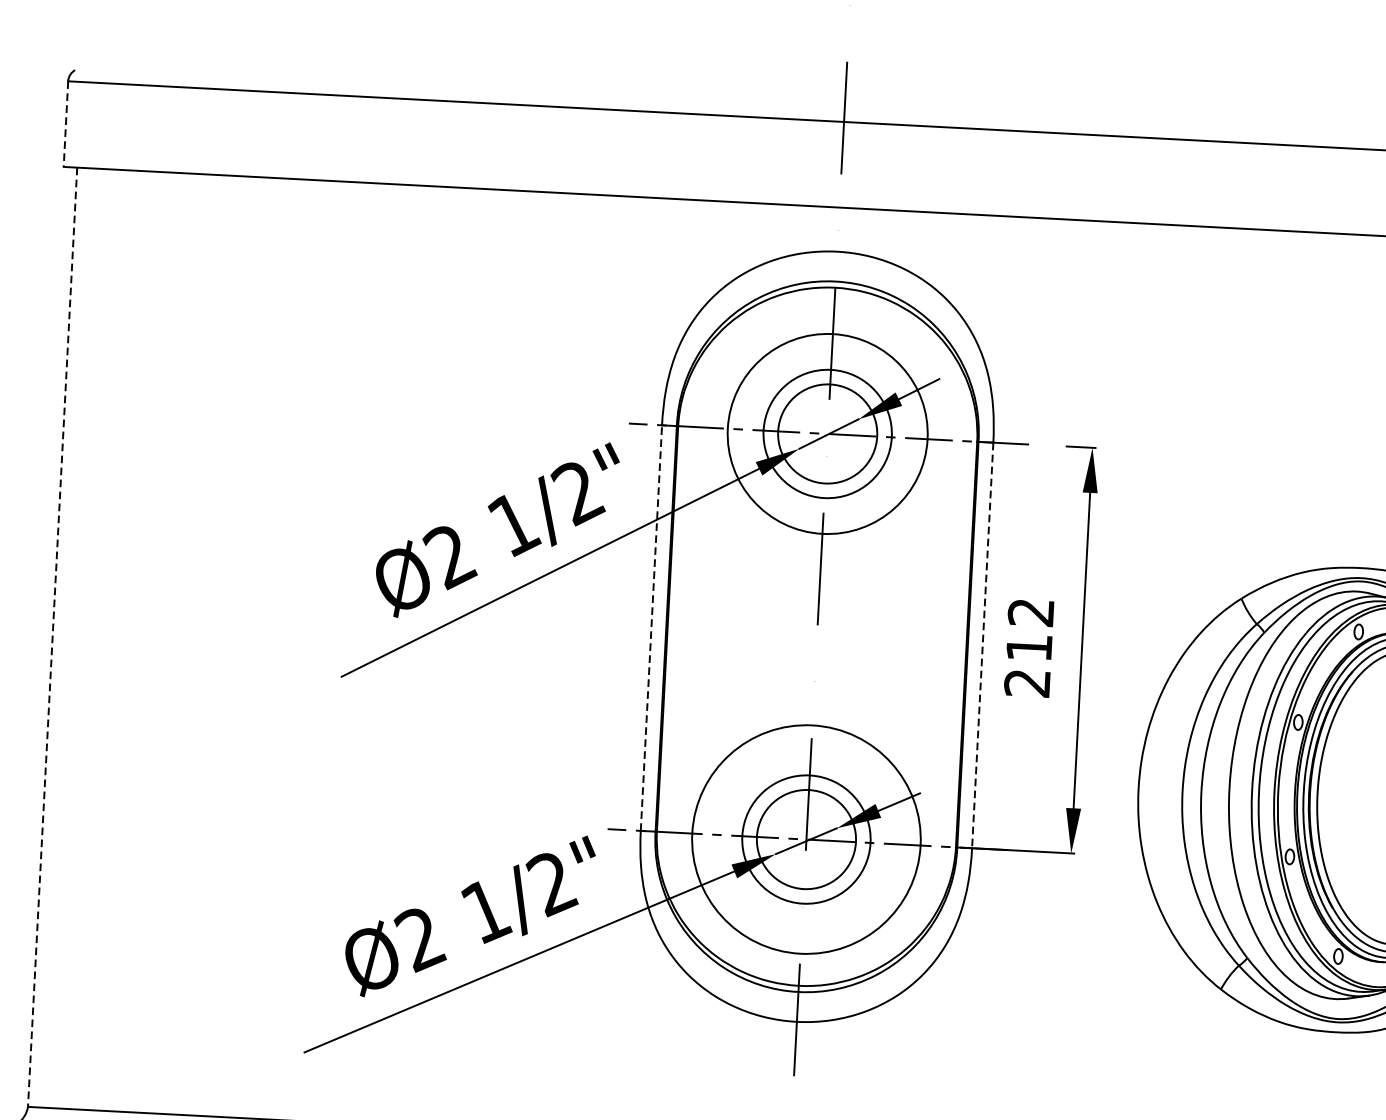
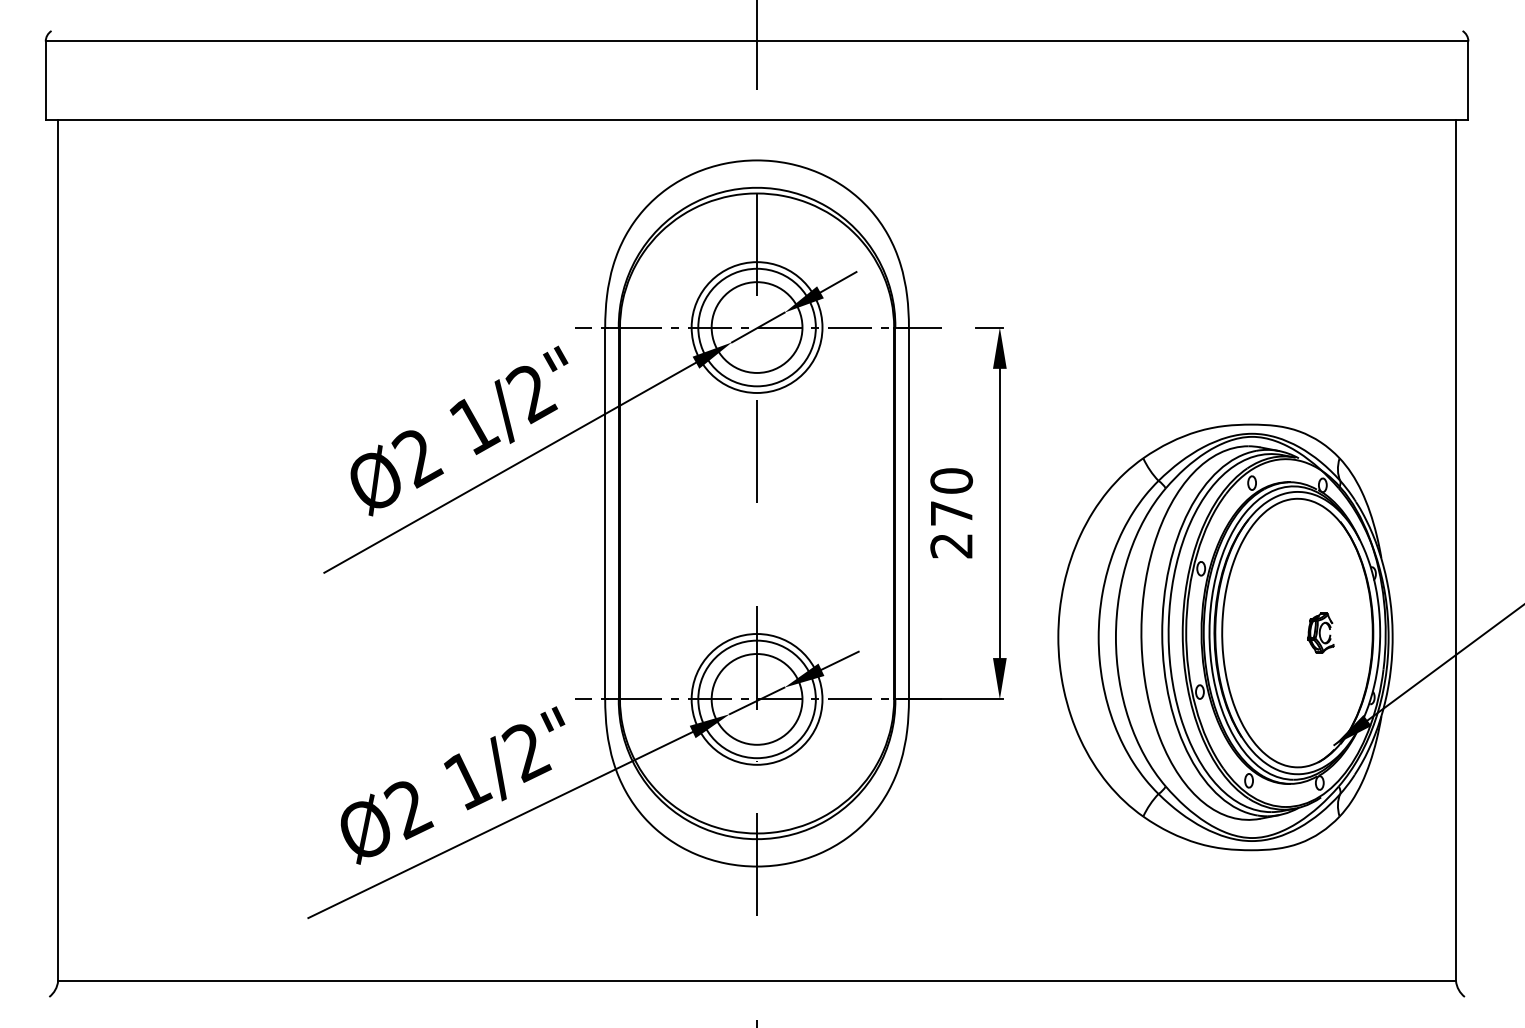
line: (65, 124) -> (45, 81), dashed -> solid
circle: (827, 433) -> (756, 327), size x0.71
line: (651, 628) -> (605, 513), dashed -> solid
text: (1030, 629) -> (951, 496), 212 -> 270
line: (53, 637) -> (58, 550), dashed -> solid
line: (982, 645) -> (908, 513), dashed -> solid
circle: (805, 839) -> (756, 699), size x0.62

